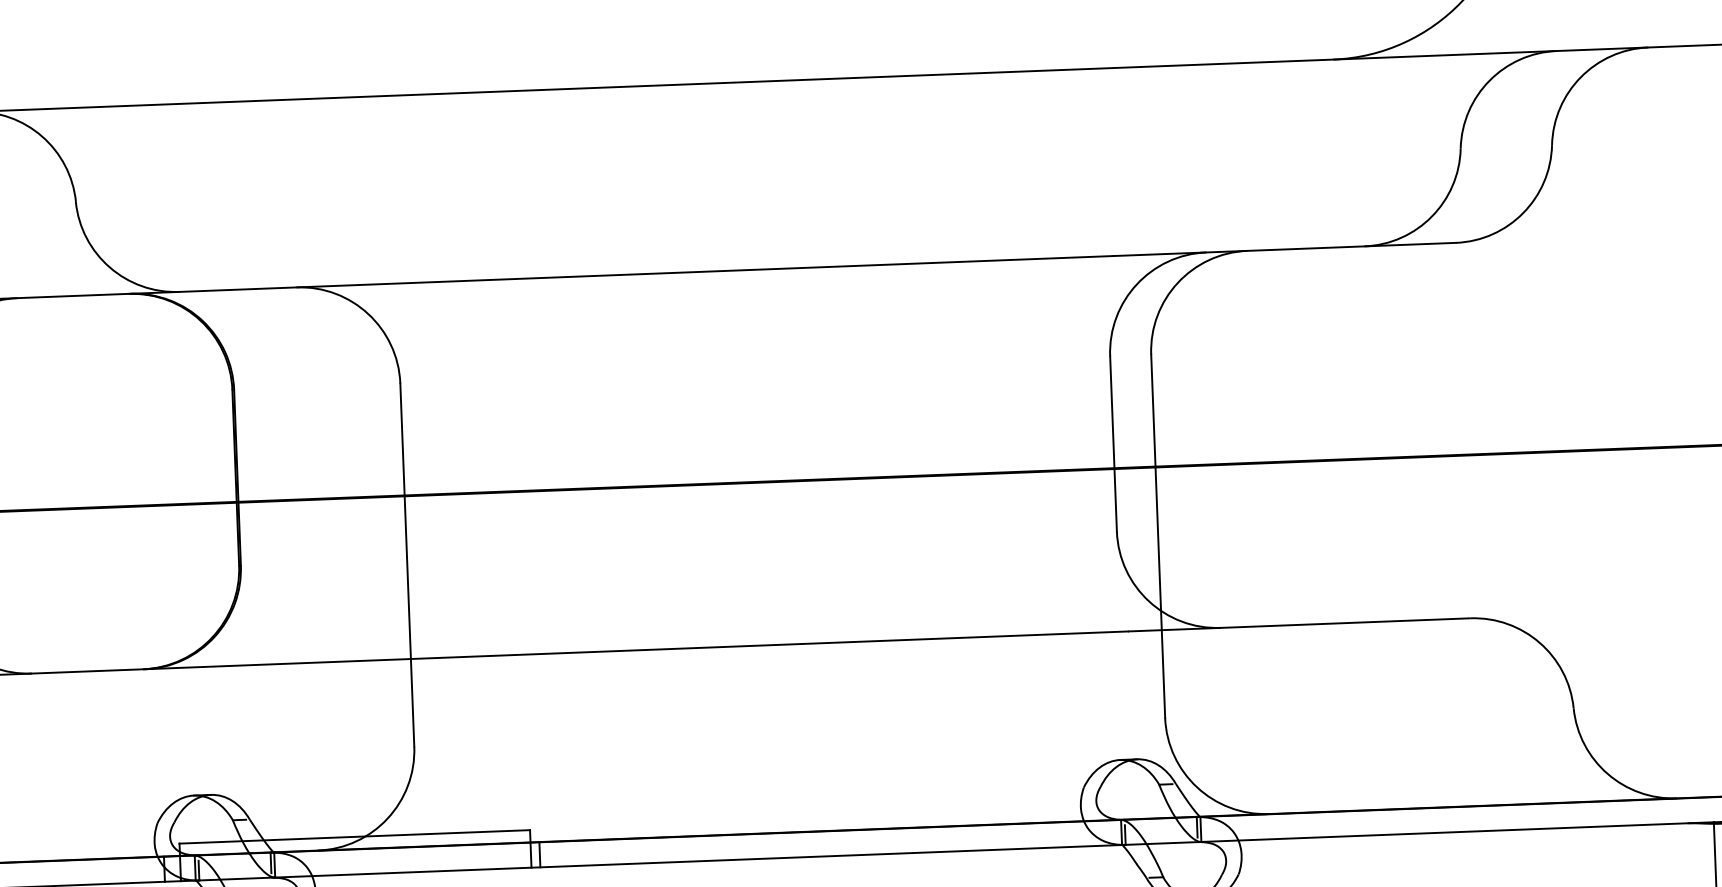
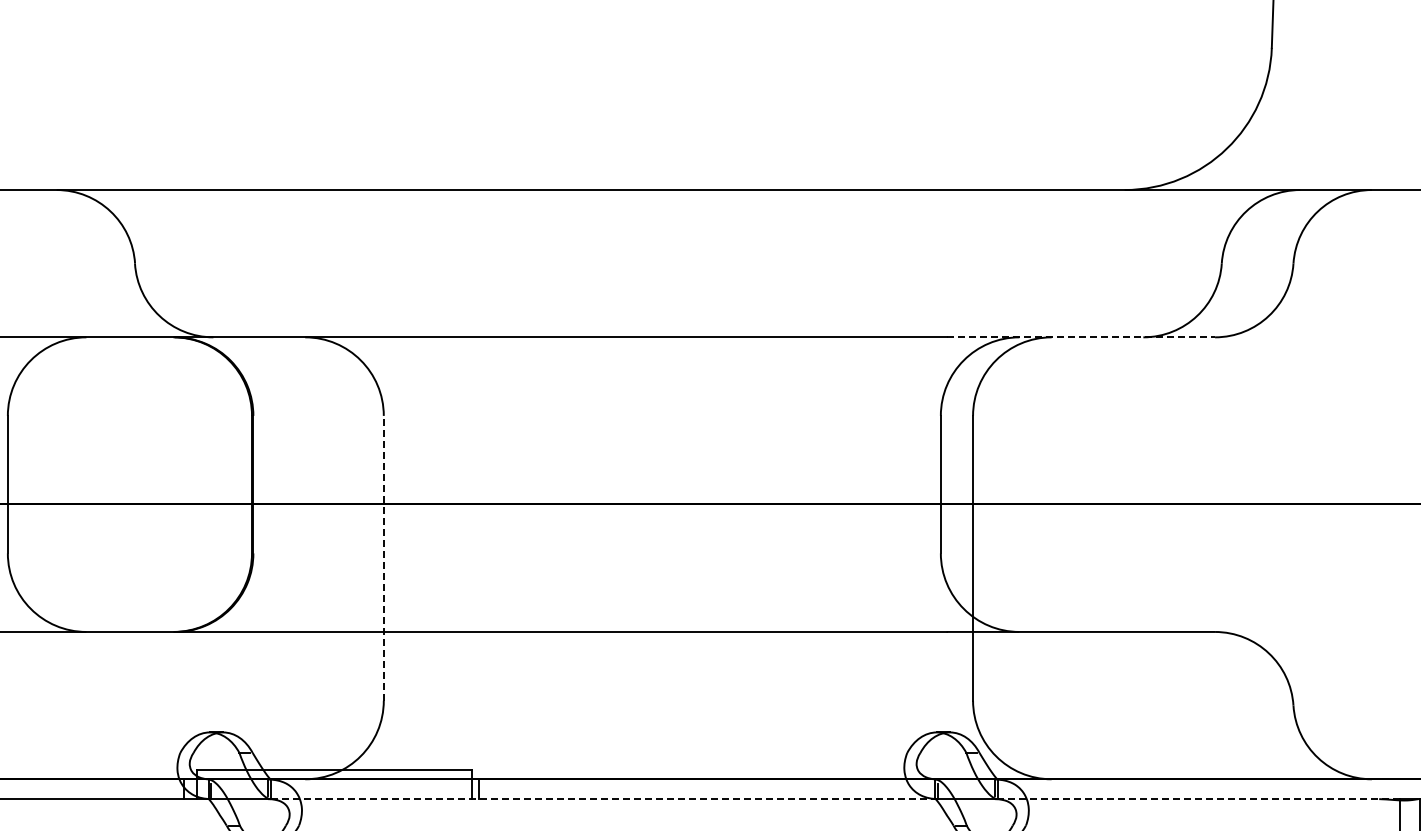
line: (1285, 249) -> (1081, 337), solid -> dashed
line: (406, 564) -> (383, 557), solid -> dashed
line: (1457, 832) -> (1198, 799), solid -> dashed
line: (700, 861) -> (604, 799), solid -> dashed

